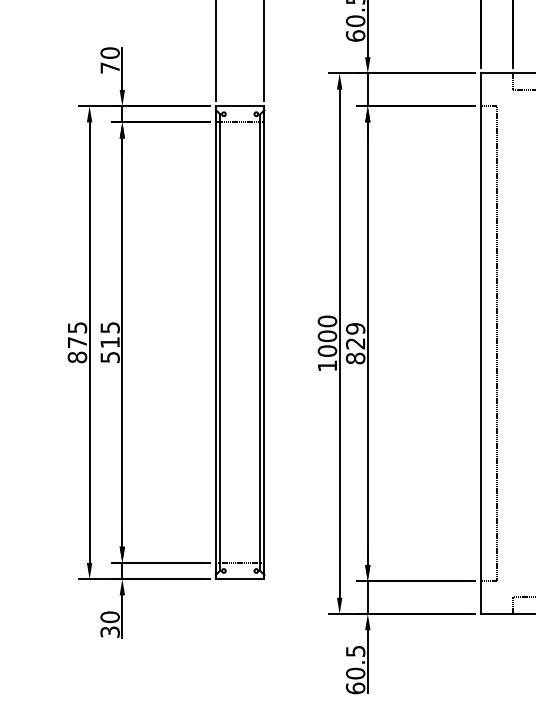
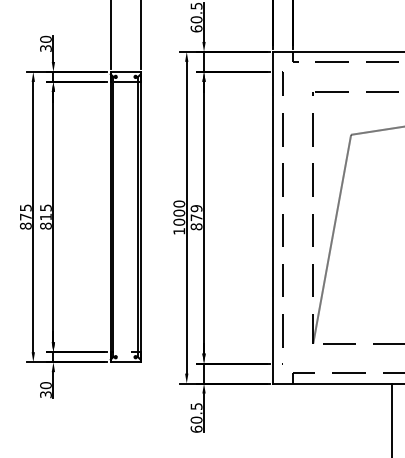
text: (109, 67) -> (45, 48), 70 -> 30
text: (355, 343) -> (196, 217), 829 -> 879
text: (109, 356) -> (45, 225), 515 -> 815

